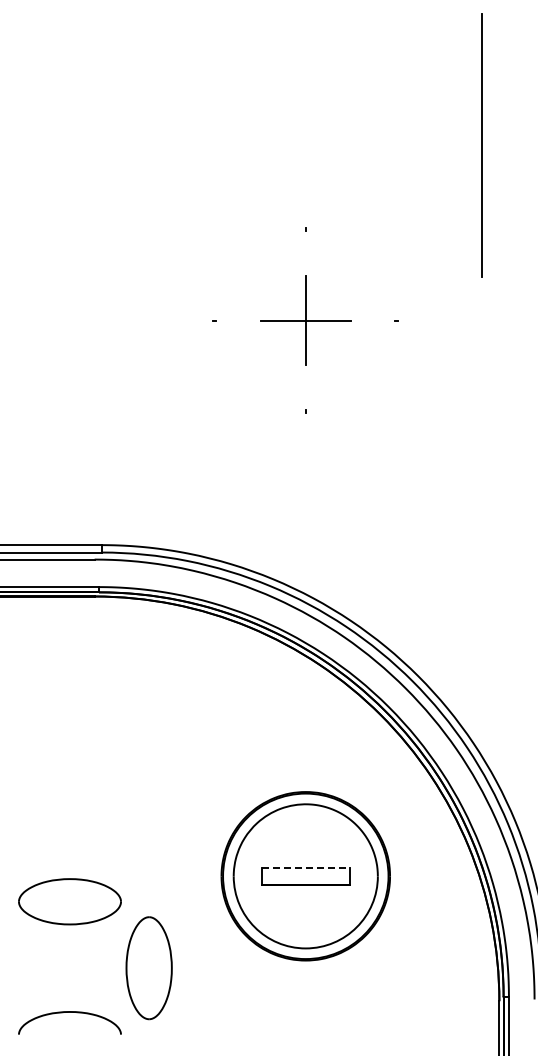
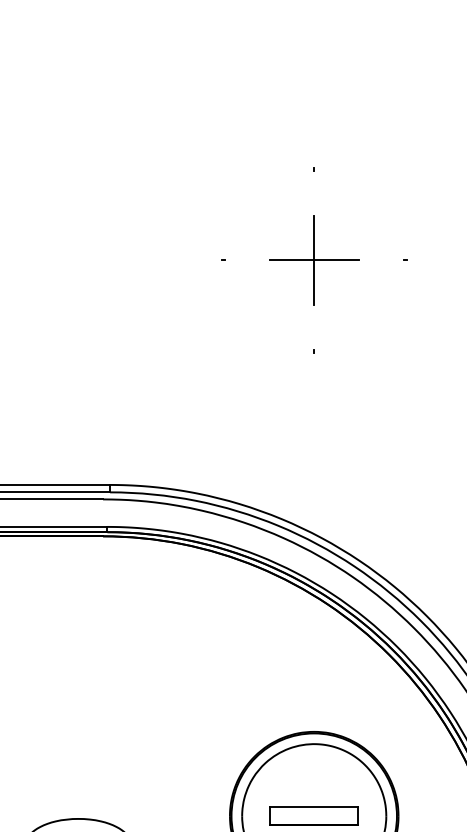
line: (305, 867) -> (313, 807), dashed -> solid

